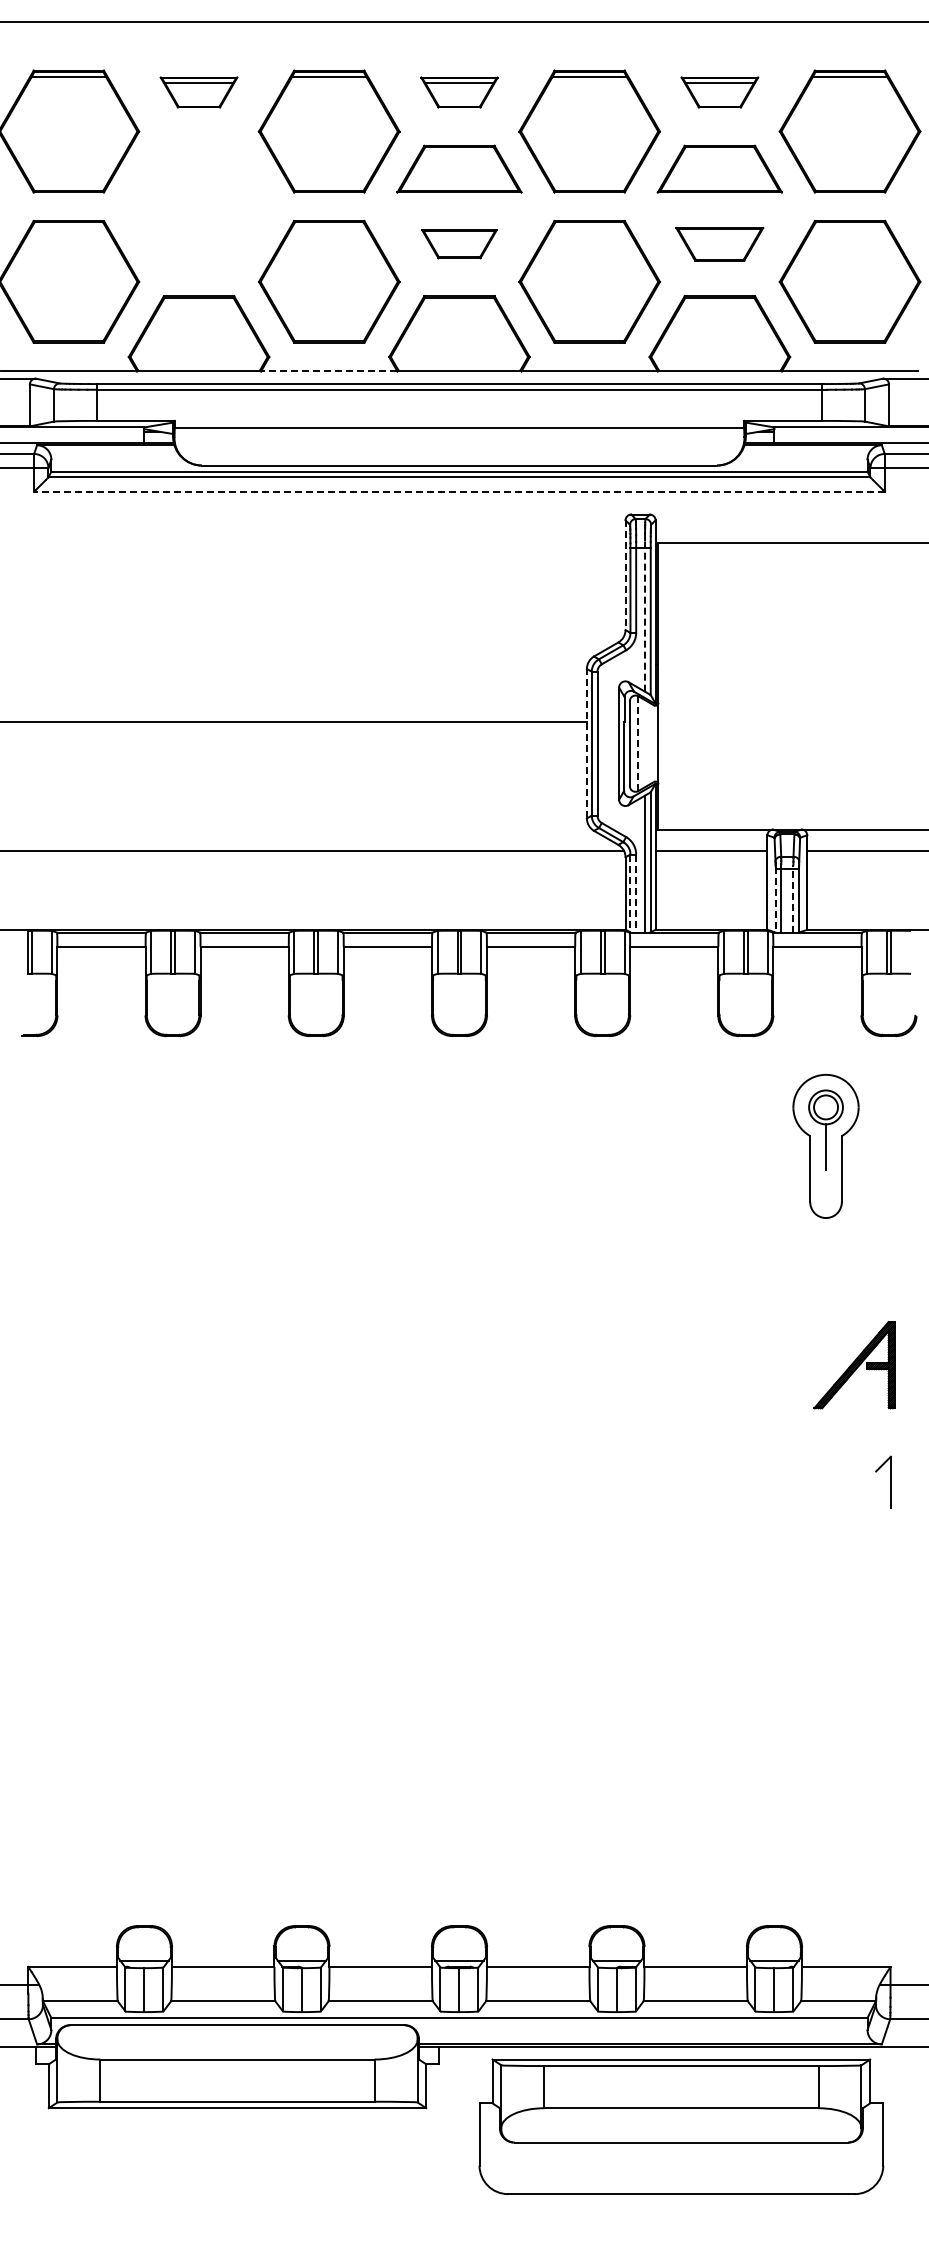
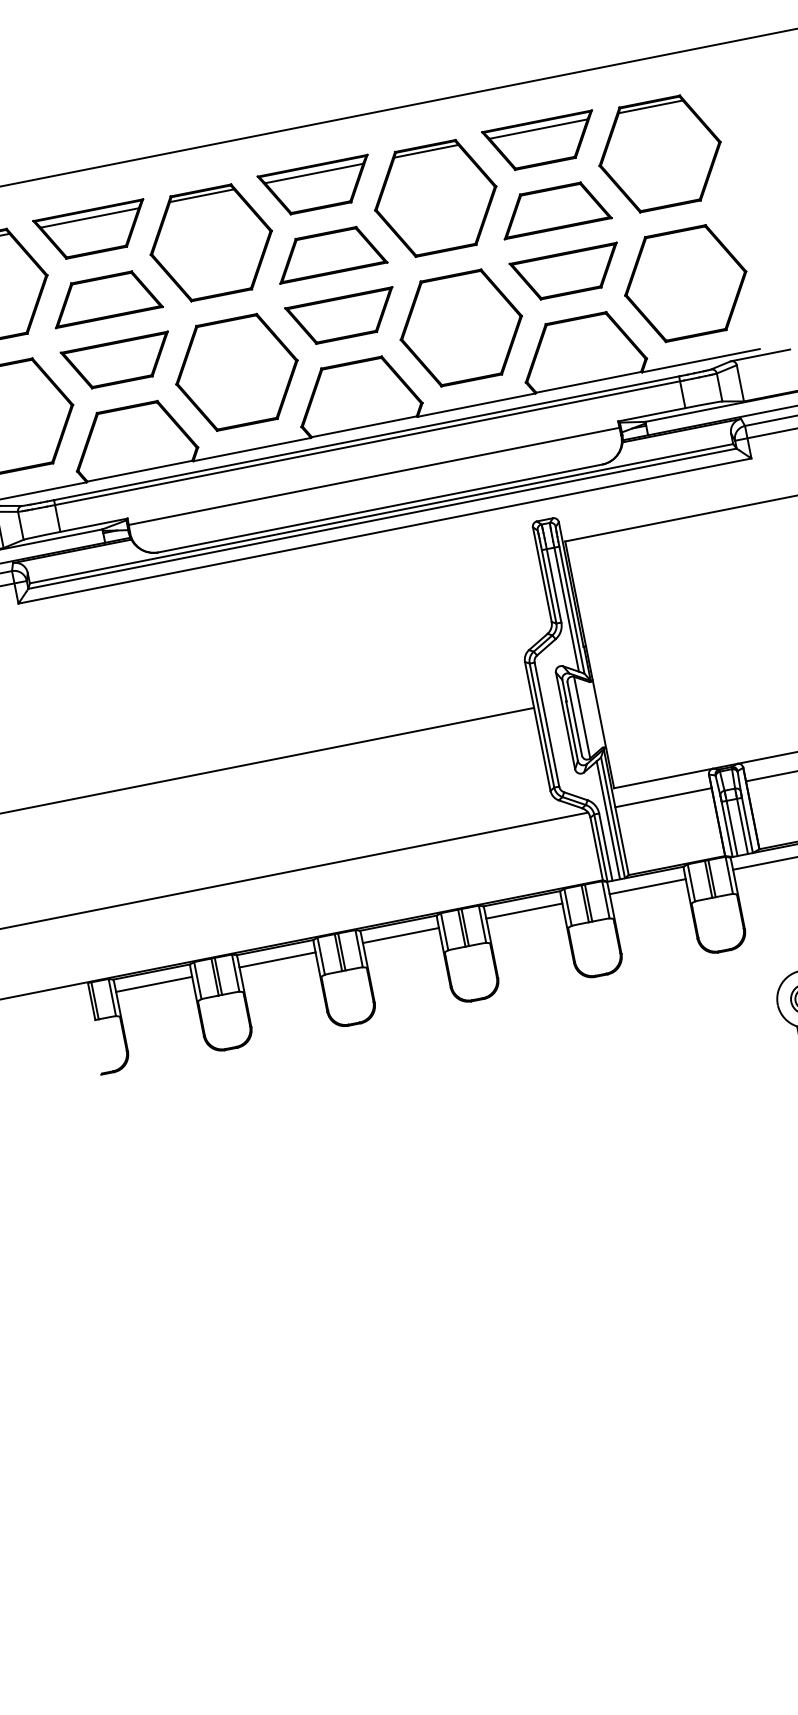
part: (198, 92) -> (91, 231), size x1.67
part: (459, 92) -> (316, 187), size x1.67
part: (719, 92) -> (540, 142), size x1.67
part: (198, 168) -> (104, 297), added
part: (459, 243) -> (342, 317), size x1.67
part: (199, 244) -> (118, 362), added
part: (719, 244) -> (566, 273), size x1.43
line: (328, 371) -> (251, 449), dashed -> solid
line: (458, 491) -> (384, 531), dashed -> solid
line: (625, 575) -> (542, 574), dashed -> solid
line: (645, 616) -> (566, 606), dashed -> solid
line: (586, 743) -> (537, 726), dashed -> solid
line: (638, 744) -> (582, 718), dashed -> solid
line: (630, 893) -> (600, 848), dashed -> solid
line: (636, 893) -> (606, 847), dashed -> solid
line: (793, 898) -> (742, 824), dashed -> solid
line: (775, 899) -> (726, 828), dashed -> solid

